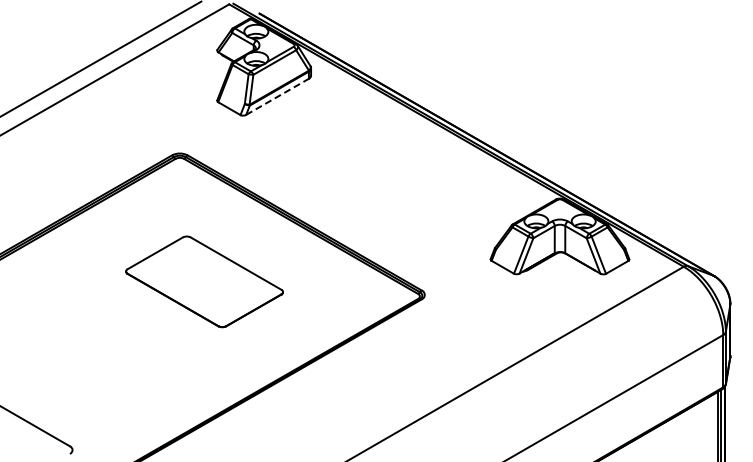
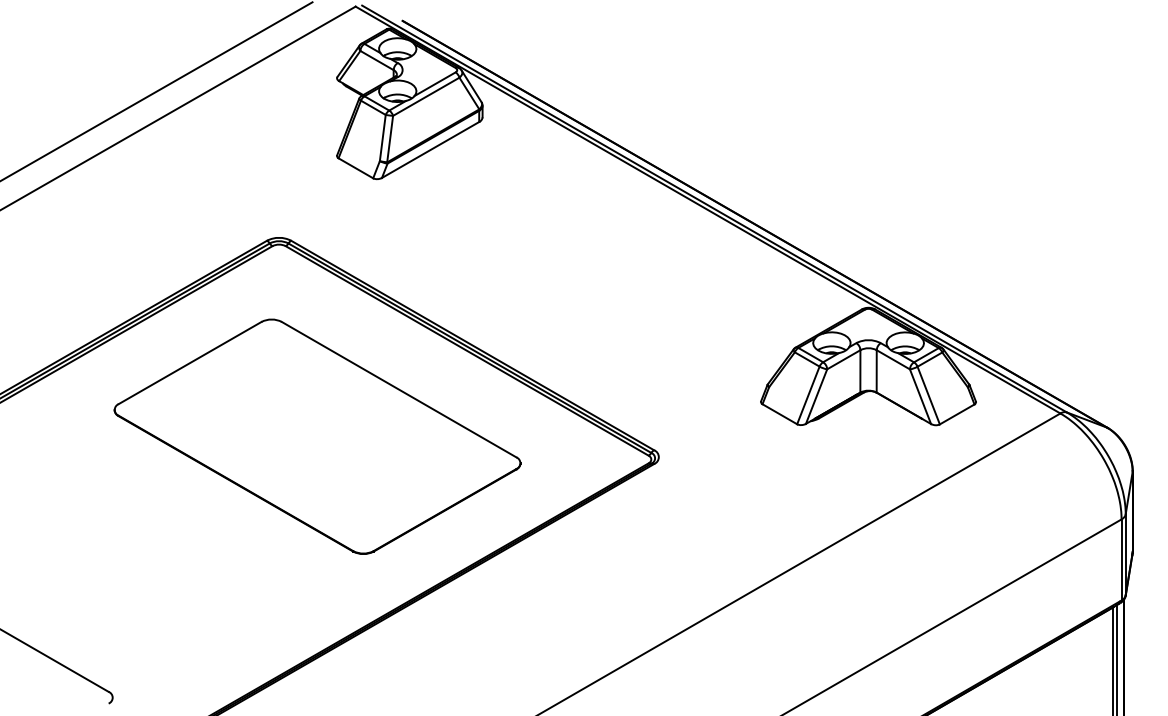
line: (277, 96) -> (430, 149), dashed -> solid
part: (204, 281) -> (317, 436), size x1.67

